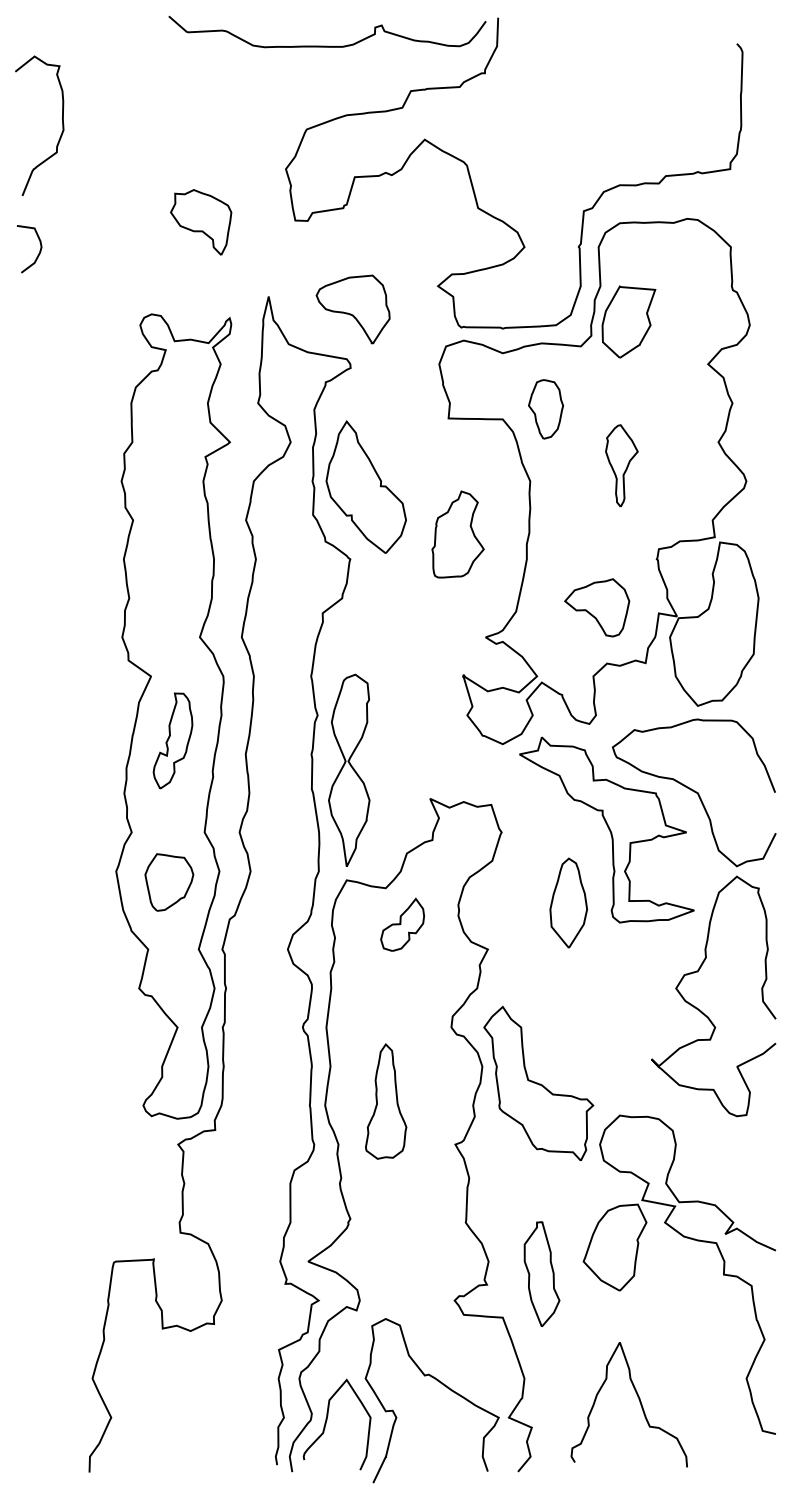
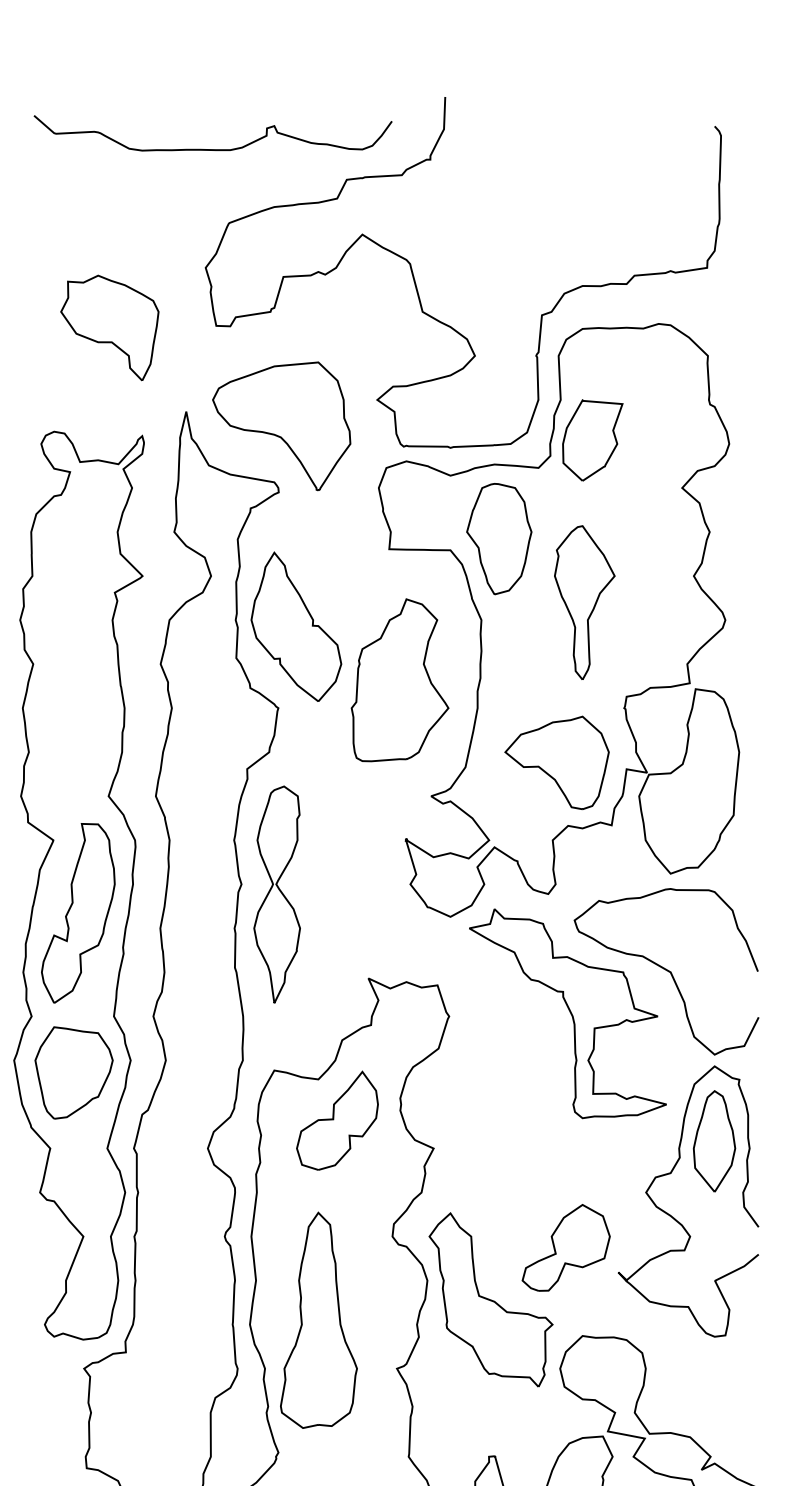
curve: (327, 45) -> (213, 148), moved
part: (201, 222) -> (110, 328), size x1.43
part: (352, 309) -> (280, 426), size x1.67
part: (545, 409) -> (498, 539), size x1.67
part: (621, 465) -> (584, 602), size x1.67
part: (457, 534) -> (399, 680), size x1.67
part: (596, 607) -> (556, 762), size x1.43
part: (172, 740) -> (77, 912), size x1.67
part: (349, 769) -> (277, 893), moved
part: (169, 882) -> (74, 1072), size x1.43
part: (568, 902) -> (714, 1140), moved
part: (402, 924) -> (337, 1120), size x1.67
part: (604, 1037) -> (565, 1247), added
part: (385, 1101) -> (318, 1320), size x1.67

